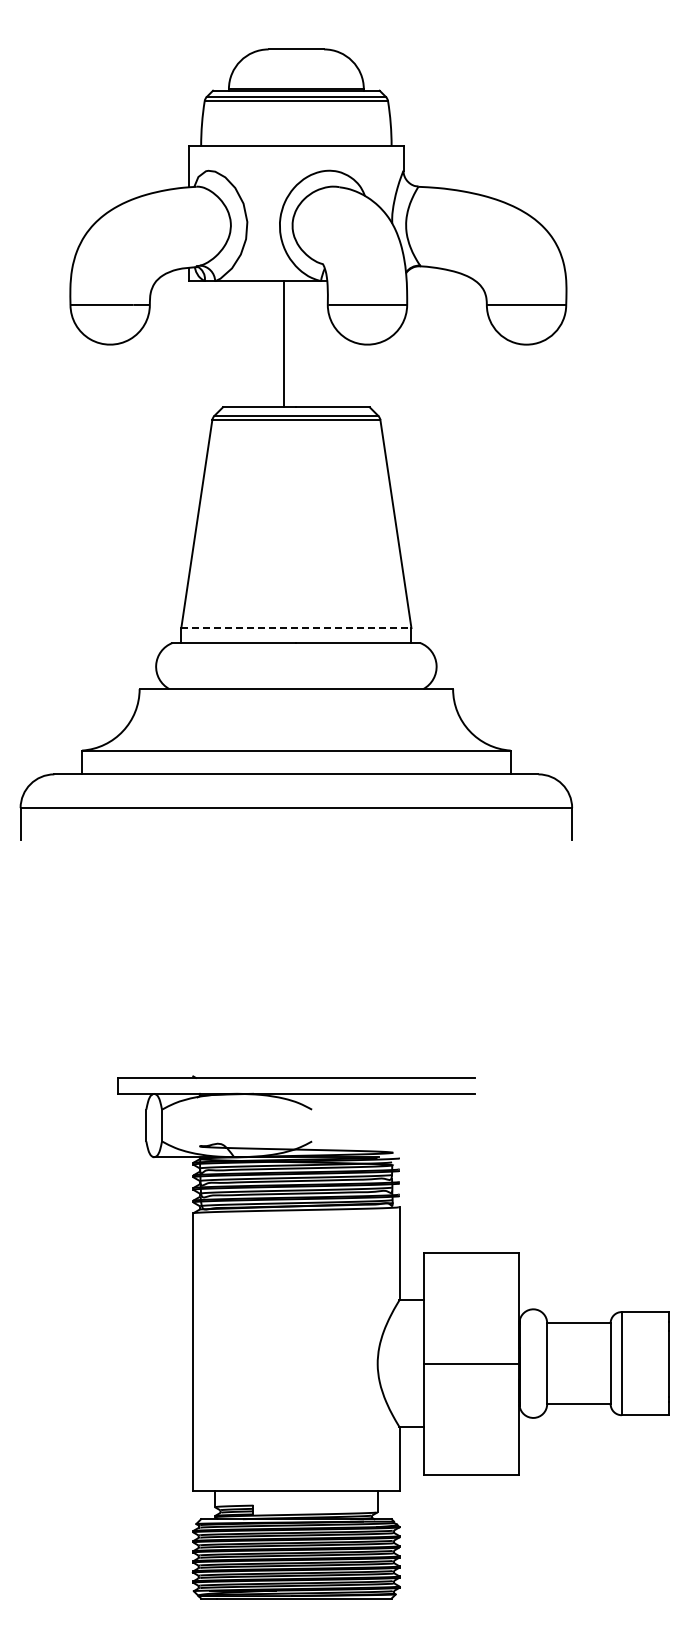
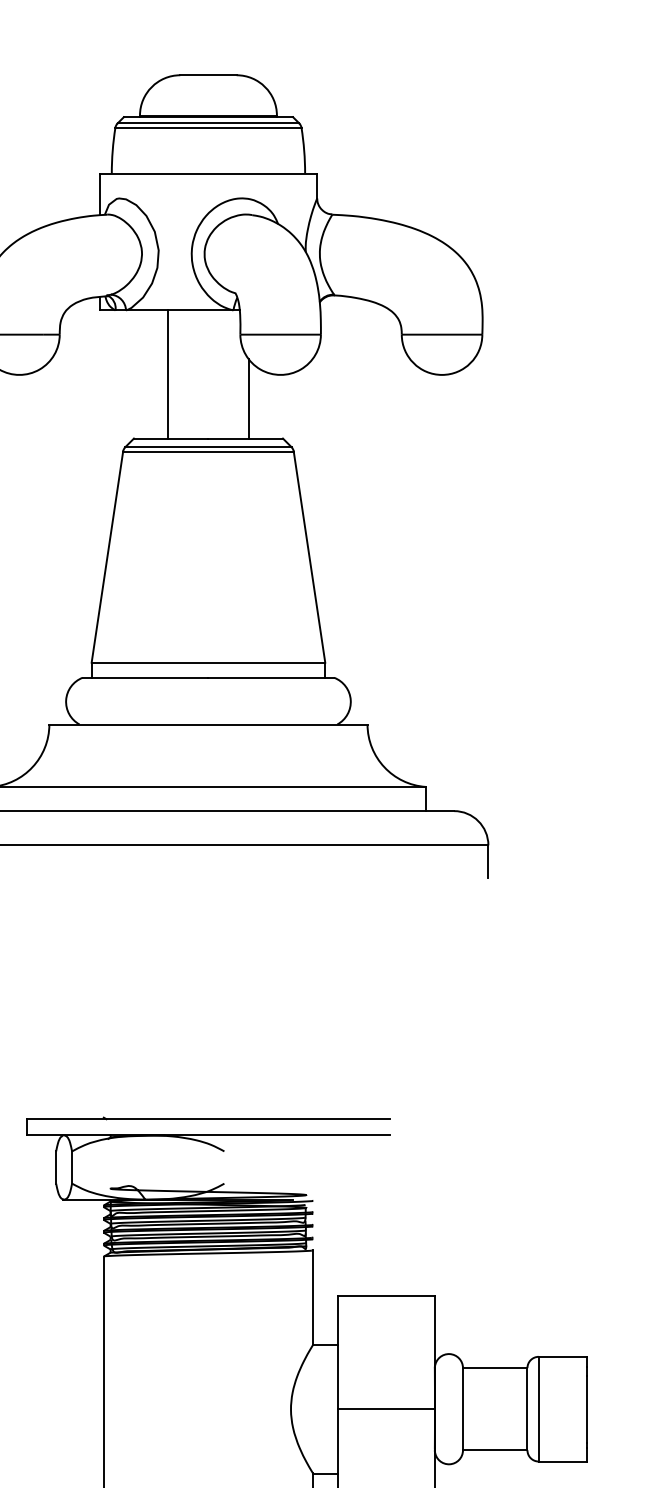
line: (283, 344) -> (167, 374), moved
line: (336, 368) -> (249, 399), added
line: (296, 628) -> (208, 663), dashed -> solid

